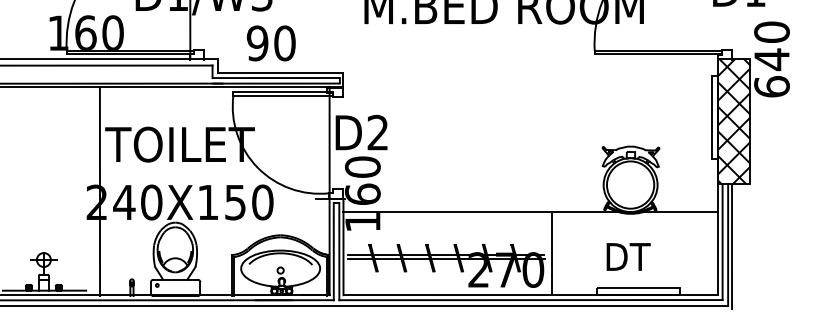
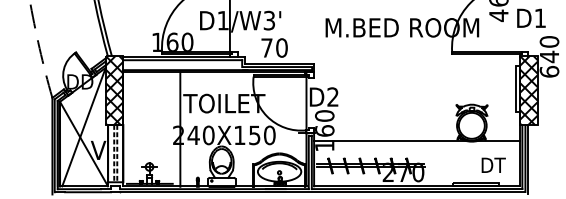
text: (256, 42) -> (266, 47), 90 -> 70
line: (551, 253) -> (428, 163), removed
text: (628, 255) -> (493, 164), moved

